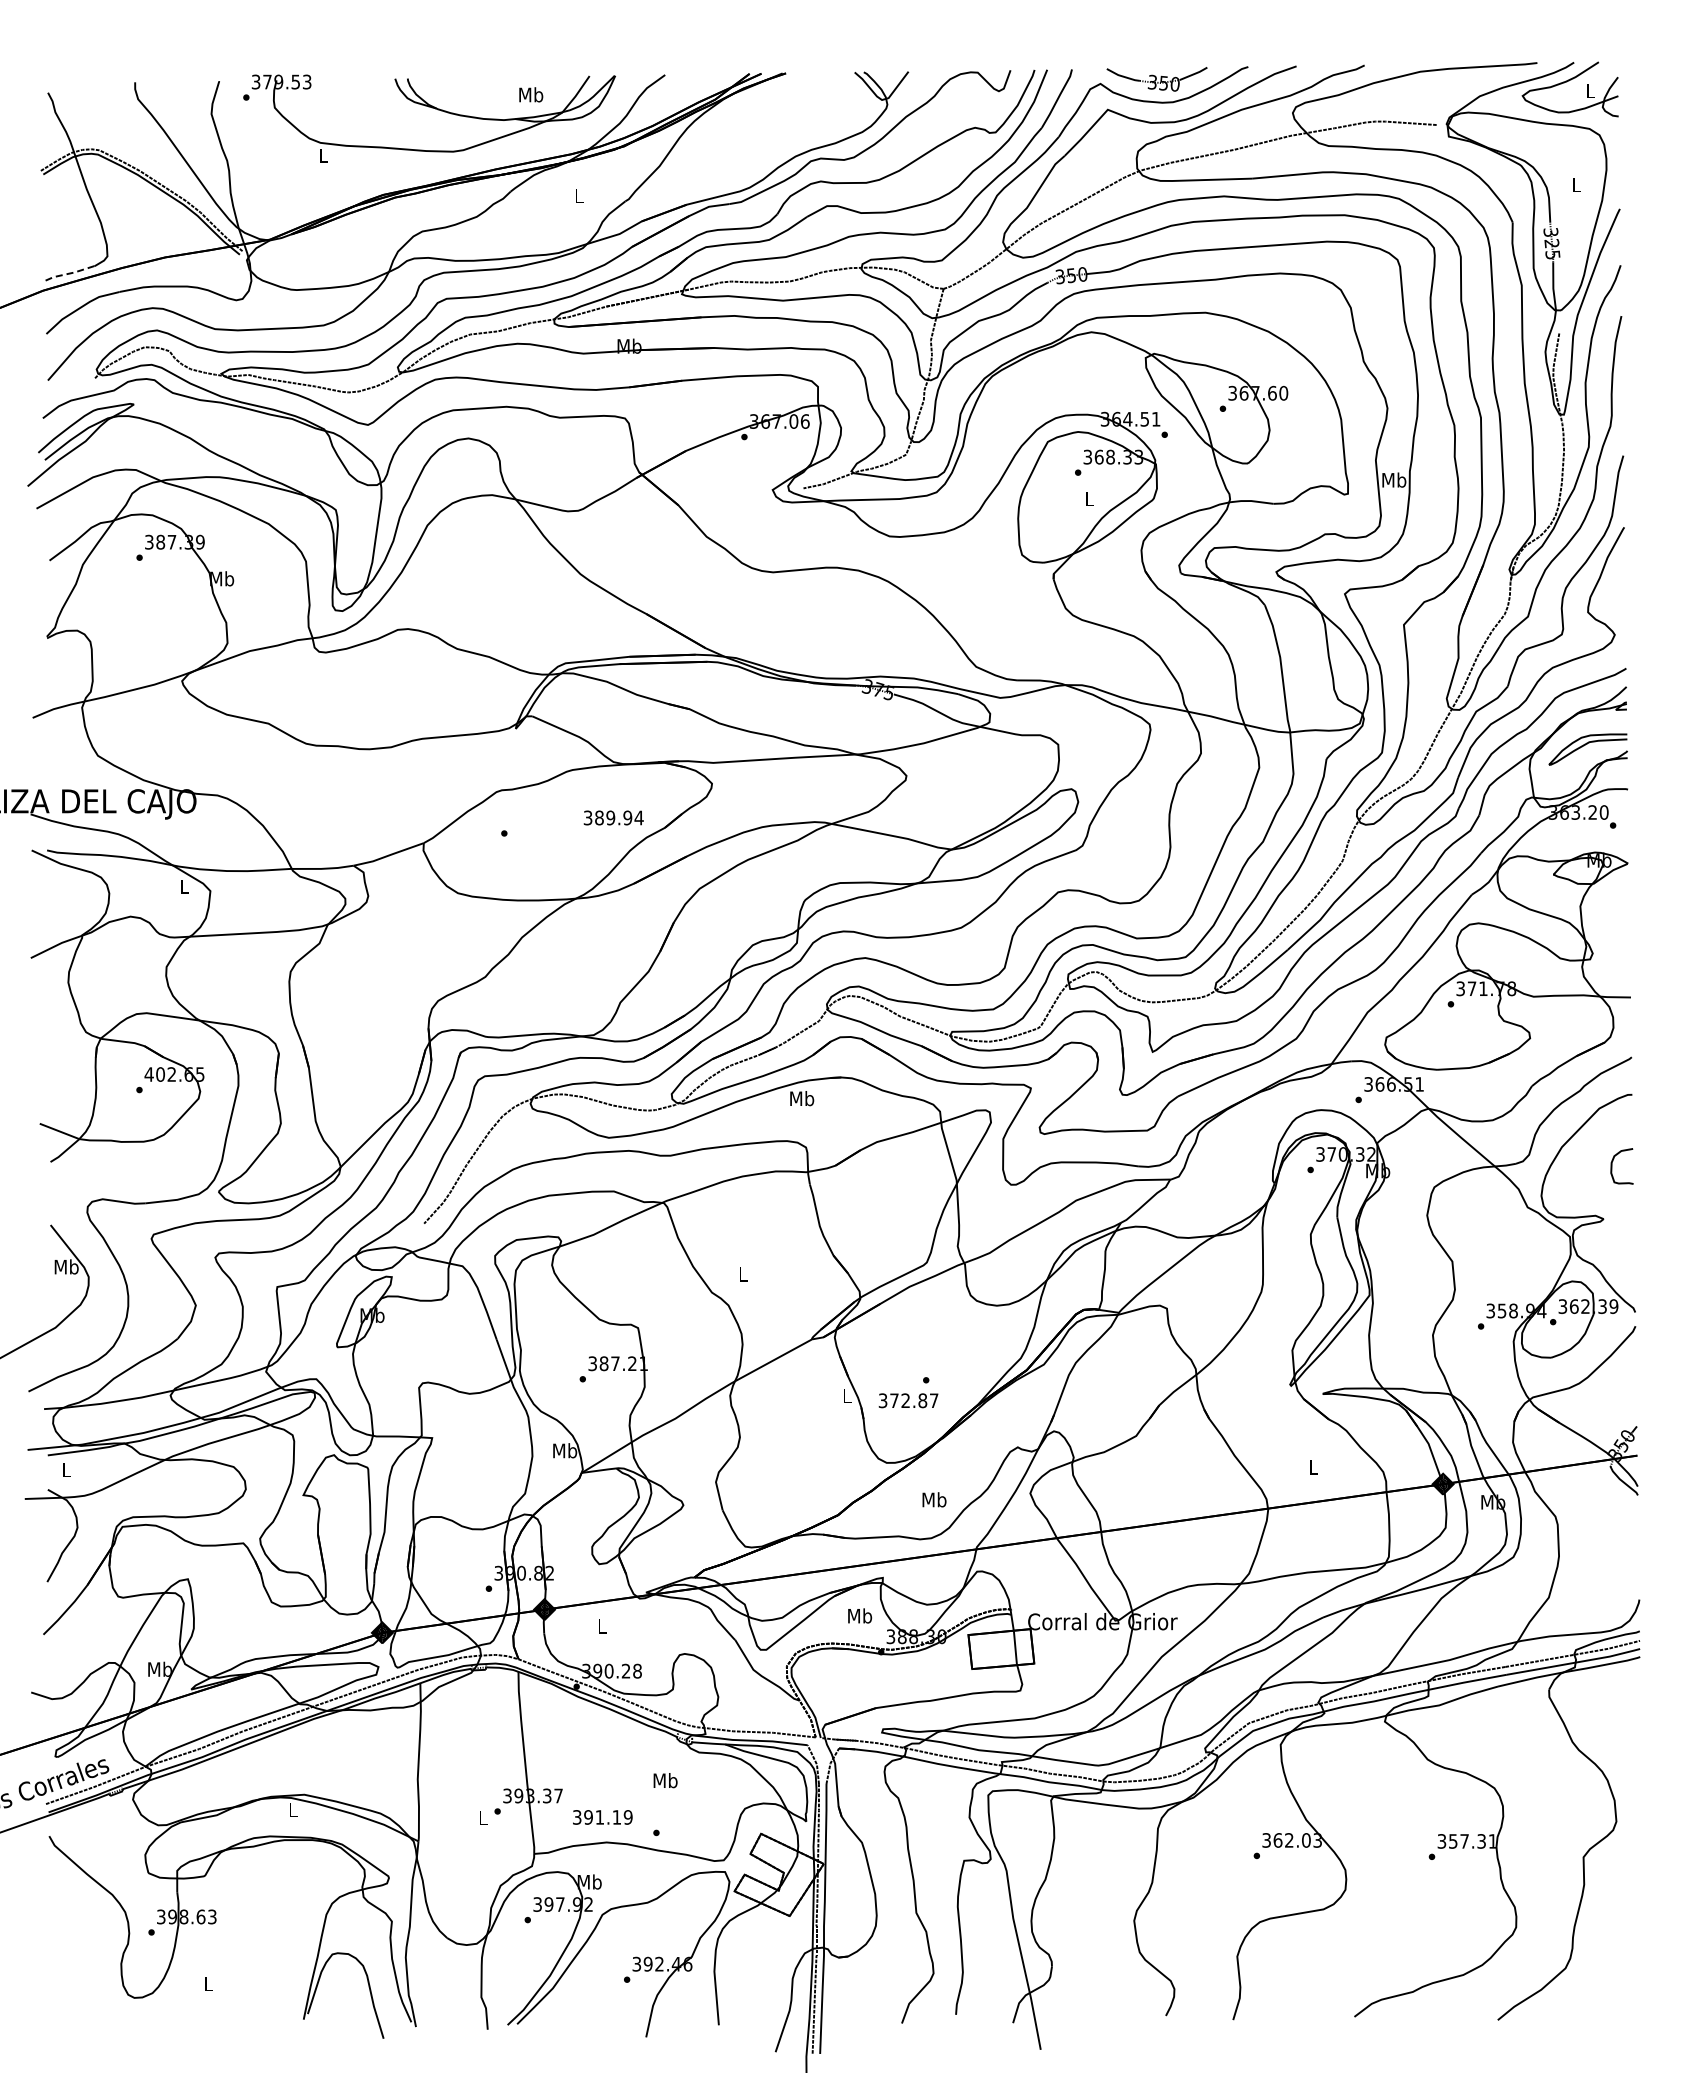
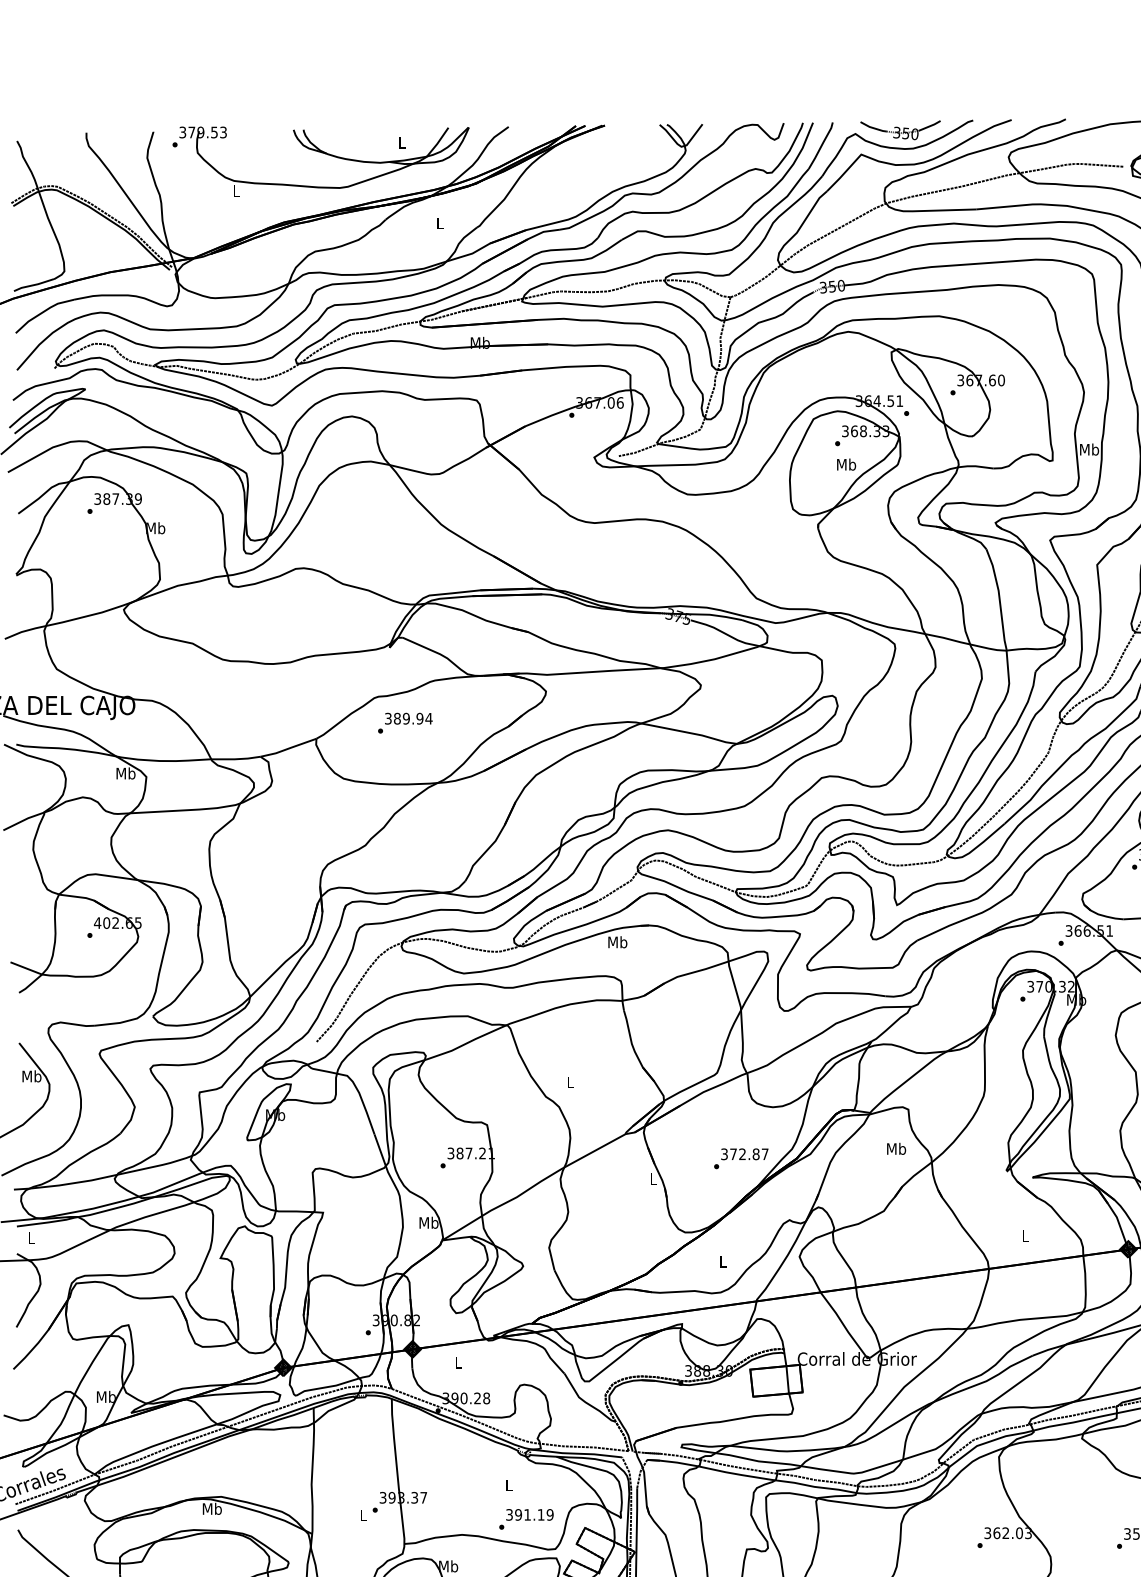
text: (531, 94) -> (402, 142), Mb -> L
line: (68, 273) -> (33, 285), dashed -> solid
text: (1089, 498) -> (846, 464), L -> Mb
text: (613, 817) -> (408, 718), moved
text: (184, 886) -> (125, 773), L -> Mb
text: (908, 1400) -> (744, 1154), moved
text: (934, 1499) -> (723, 1261), Mb -> L
text: (860, 1615) -> (896, 1148), moved
text: (665, 1780) -> (508, 1485), Mb -> L
text: (293, 1809) -> (212, 1508), L -> Mb
text: (602, 1817) -> (529, 1514), moved

